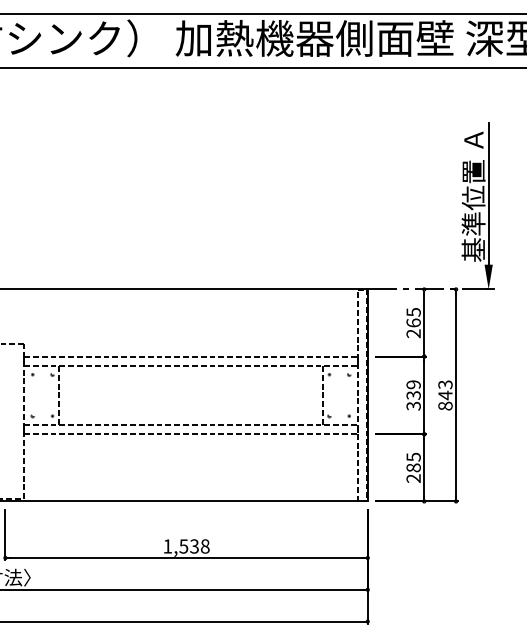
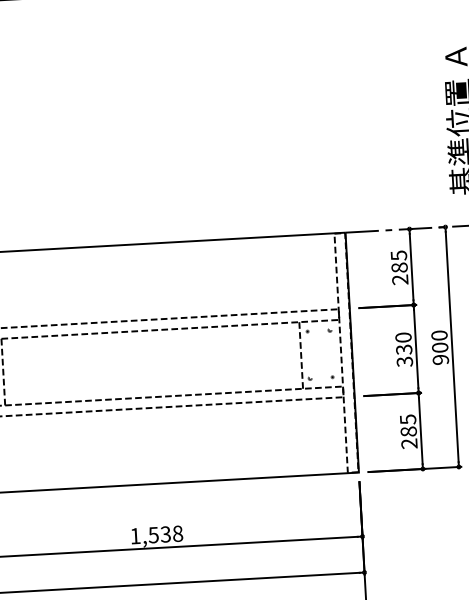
text: (413, 322) -> (399, 267), 265 -> 285
text: (413, 384) -> (403, 337), 339 -> 330
text: (445, 395) -> (440, 347), 843 -> 900

